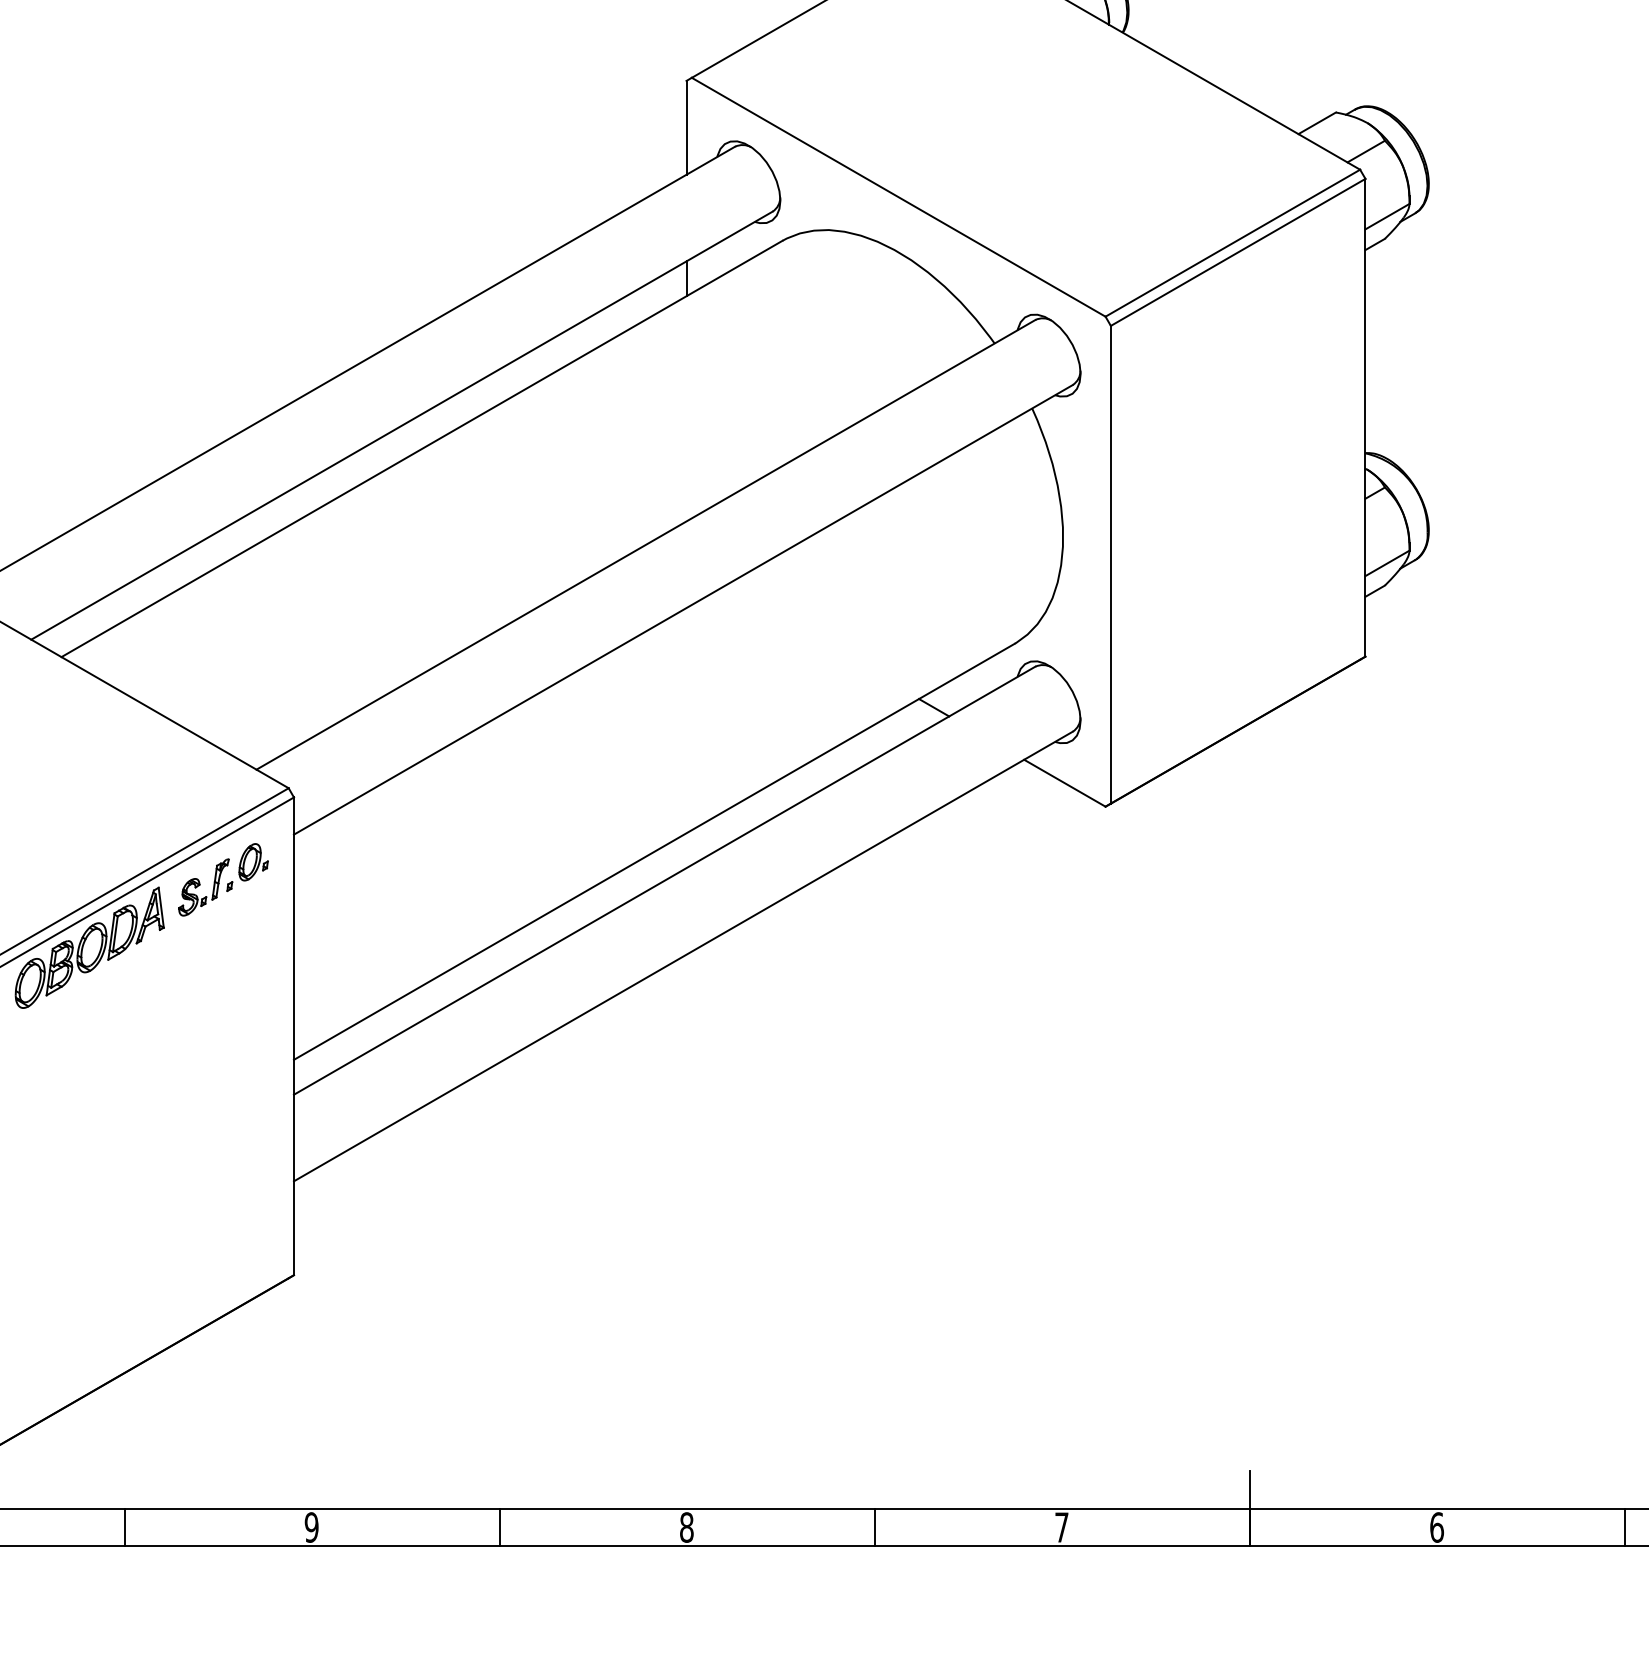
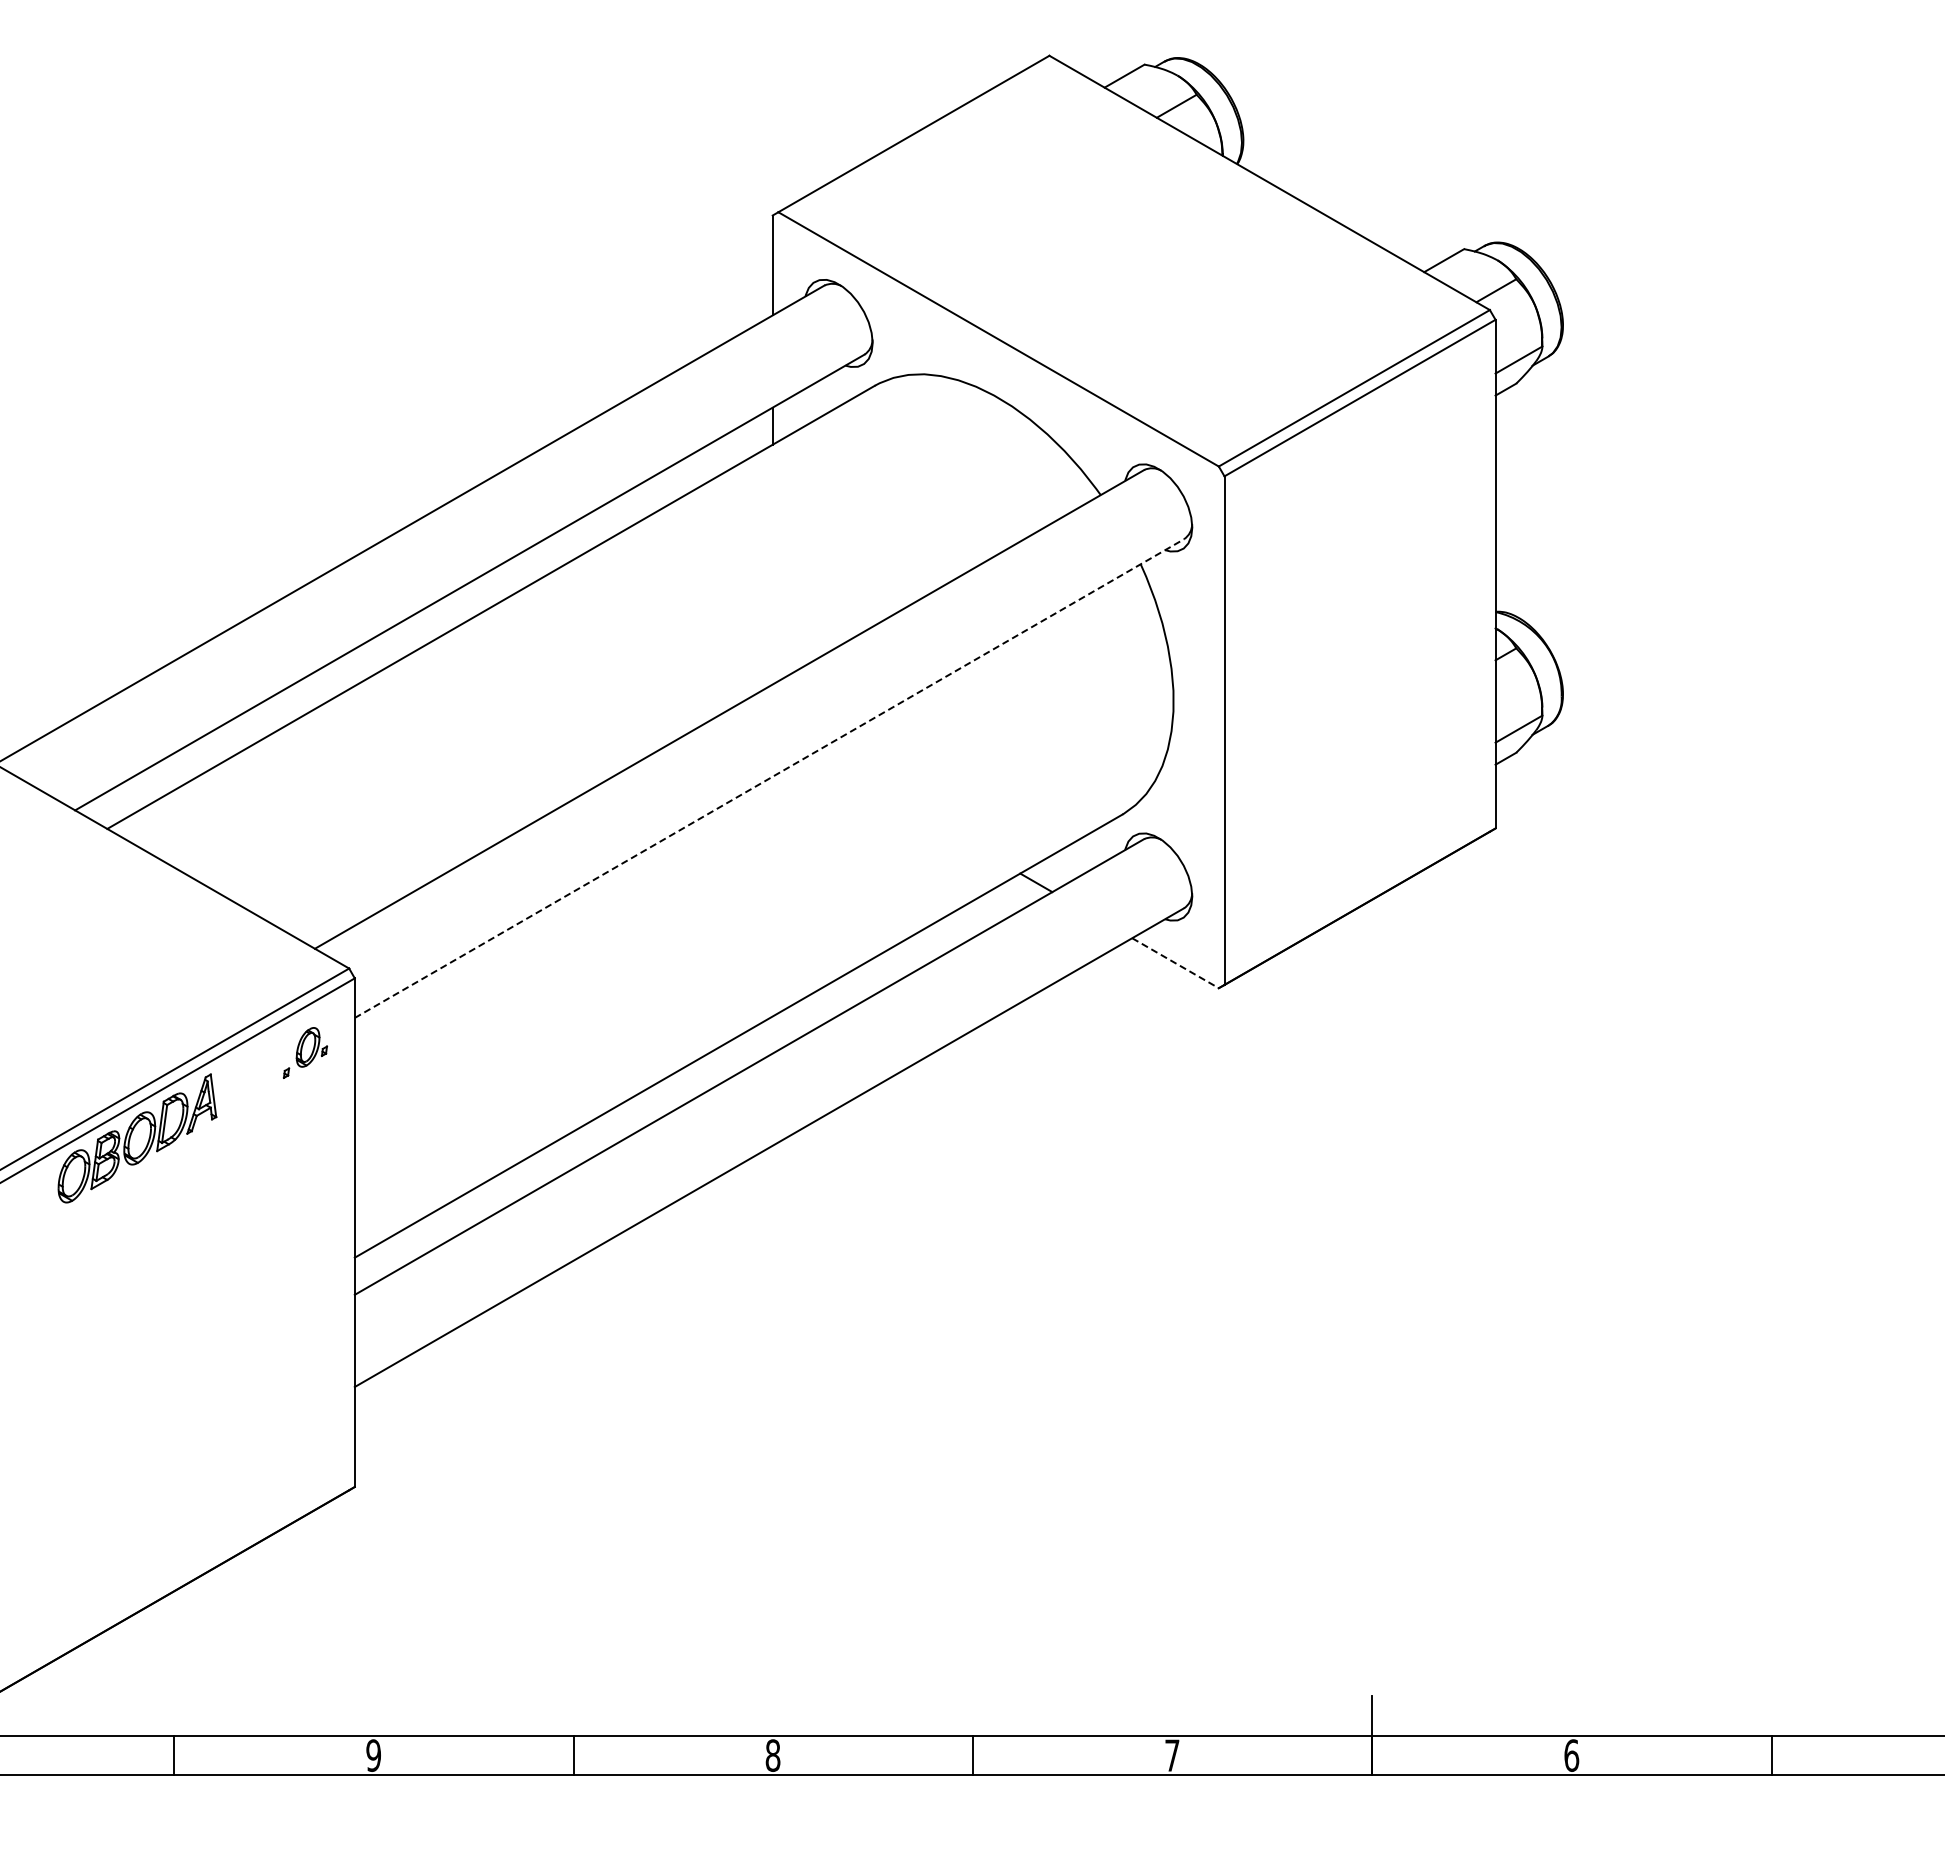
line: (683, 609) -> (769, 778), solid -> dashed
line: (1064, 783) -> (1175, 963), solid -> dashed
part: (203, 887) -> (258, 1074), removed

